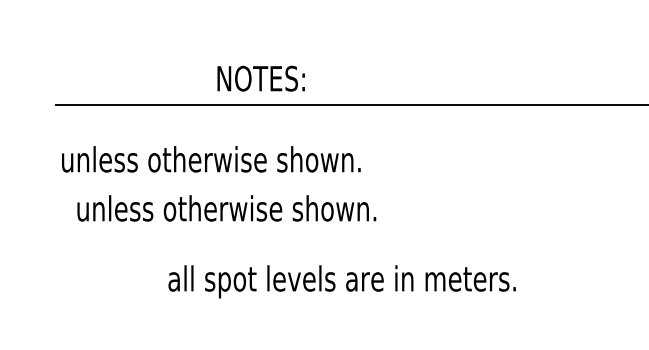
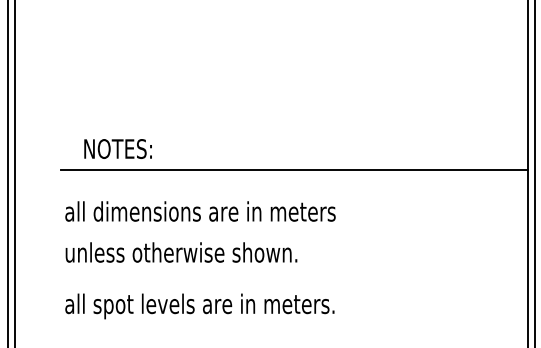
text: (260, 78) -> (117, 148), moved
text: (235, 159) -> (200, 211), unless otherwise shown. -> all dimensions are in meters
text: (226, 208) -> (181, 252), moved
text: (341, 281) -> (199, 306), moved

